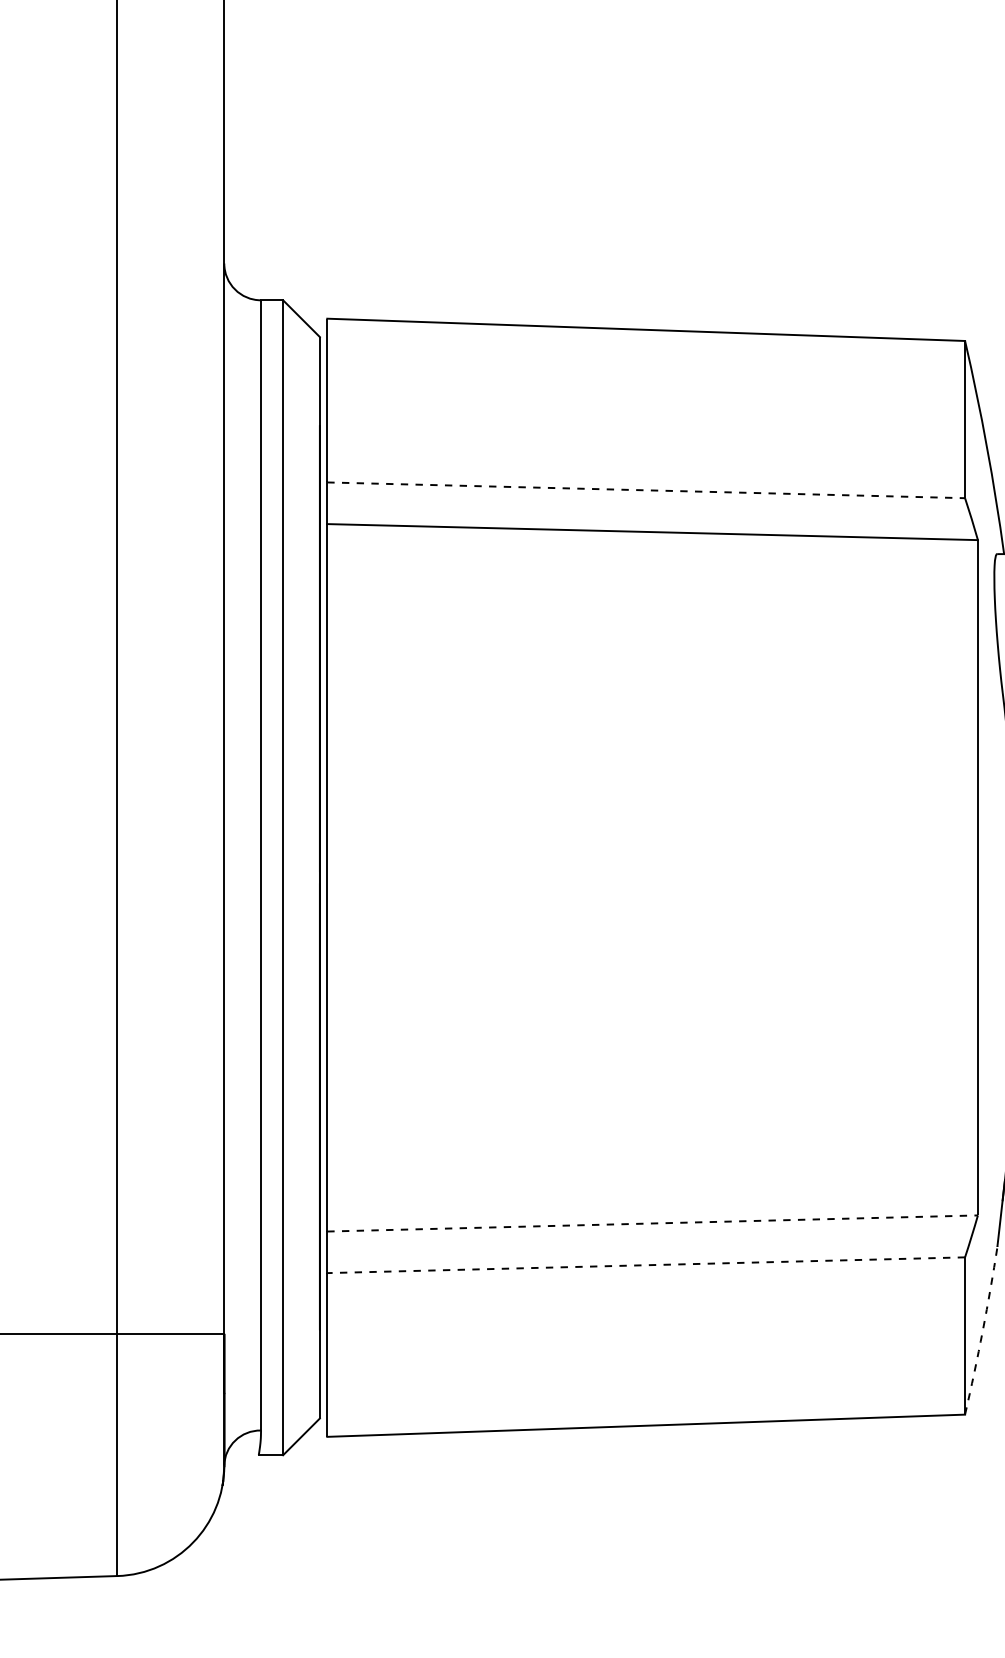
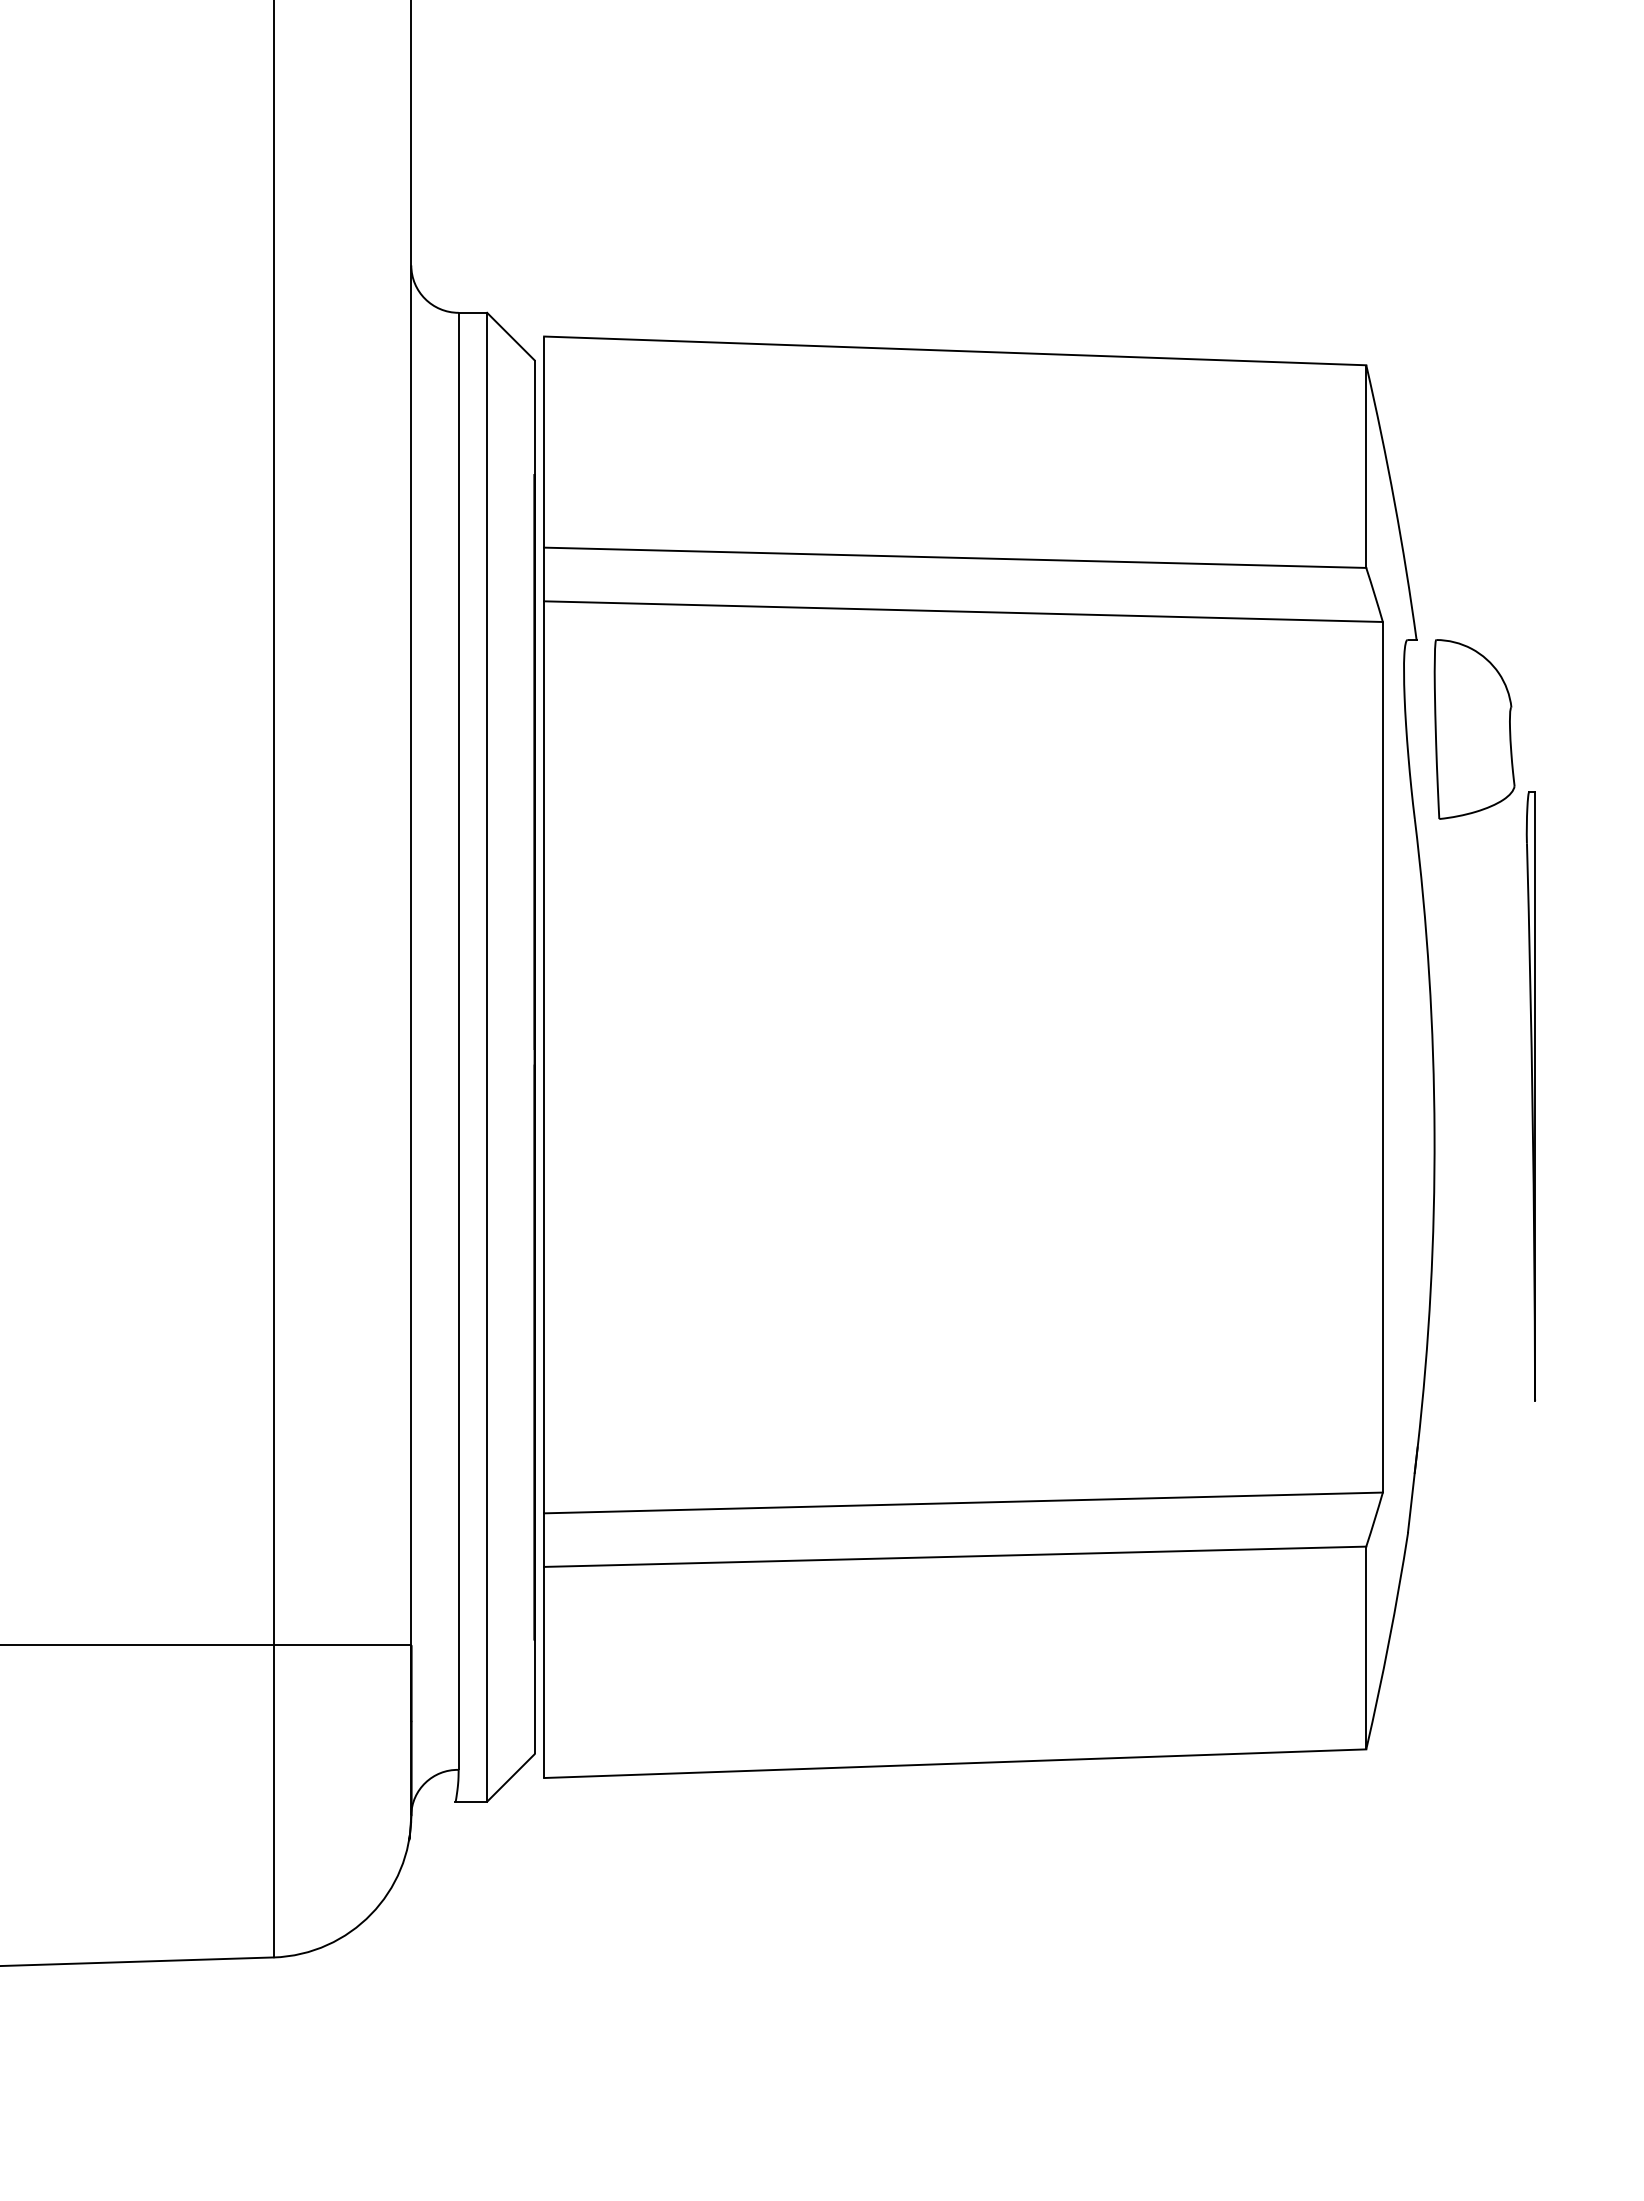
line: (646, 490) -> (955, 557), dashed -> solid
line: (652, 1223) -> (963, 1502), dashed -> solid
line: (645, 1265) -> (954, 1556), dashed -> solid
arc: (983, 1330) -> (1389, 1641), dashed -> solid

